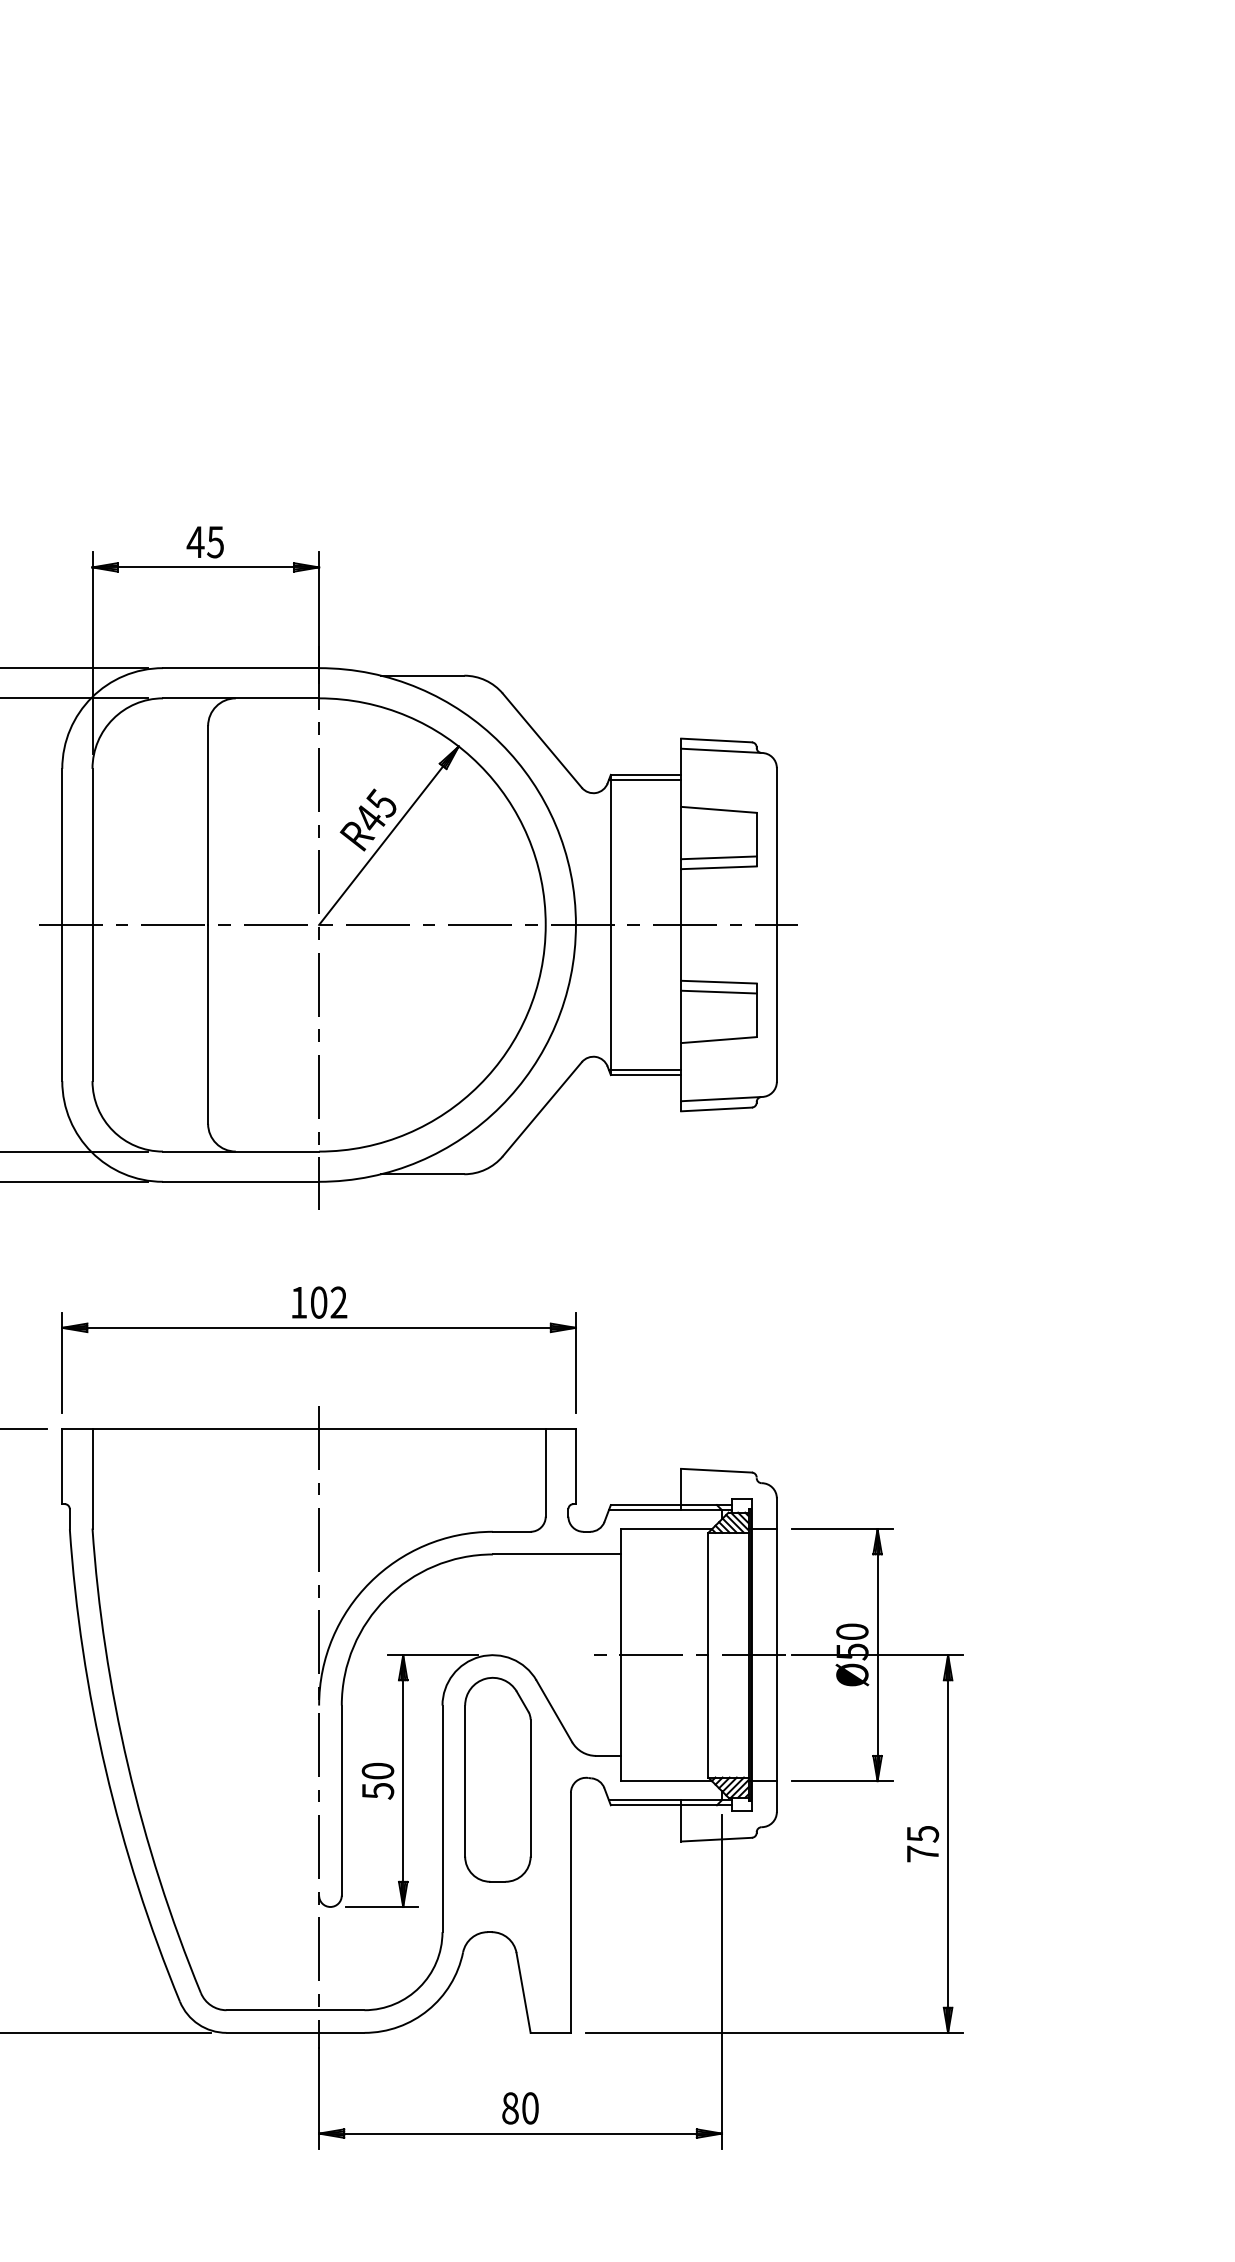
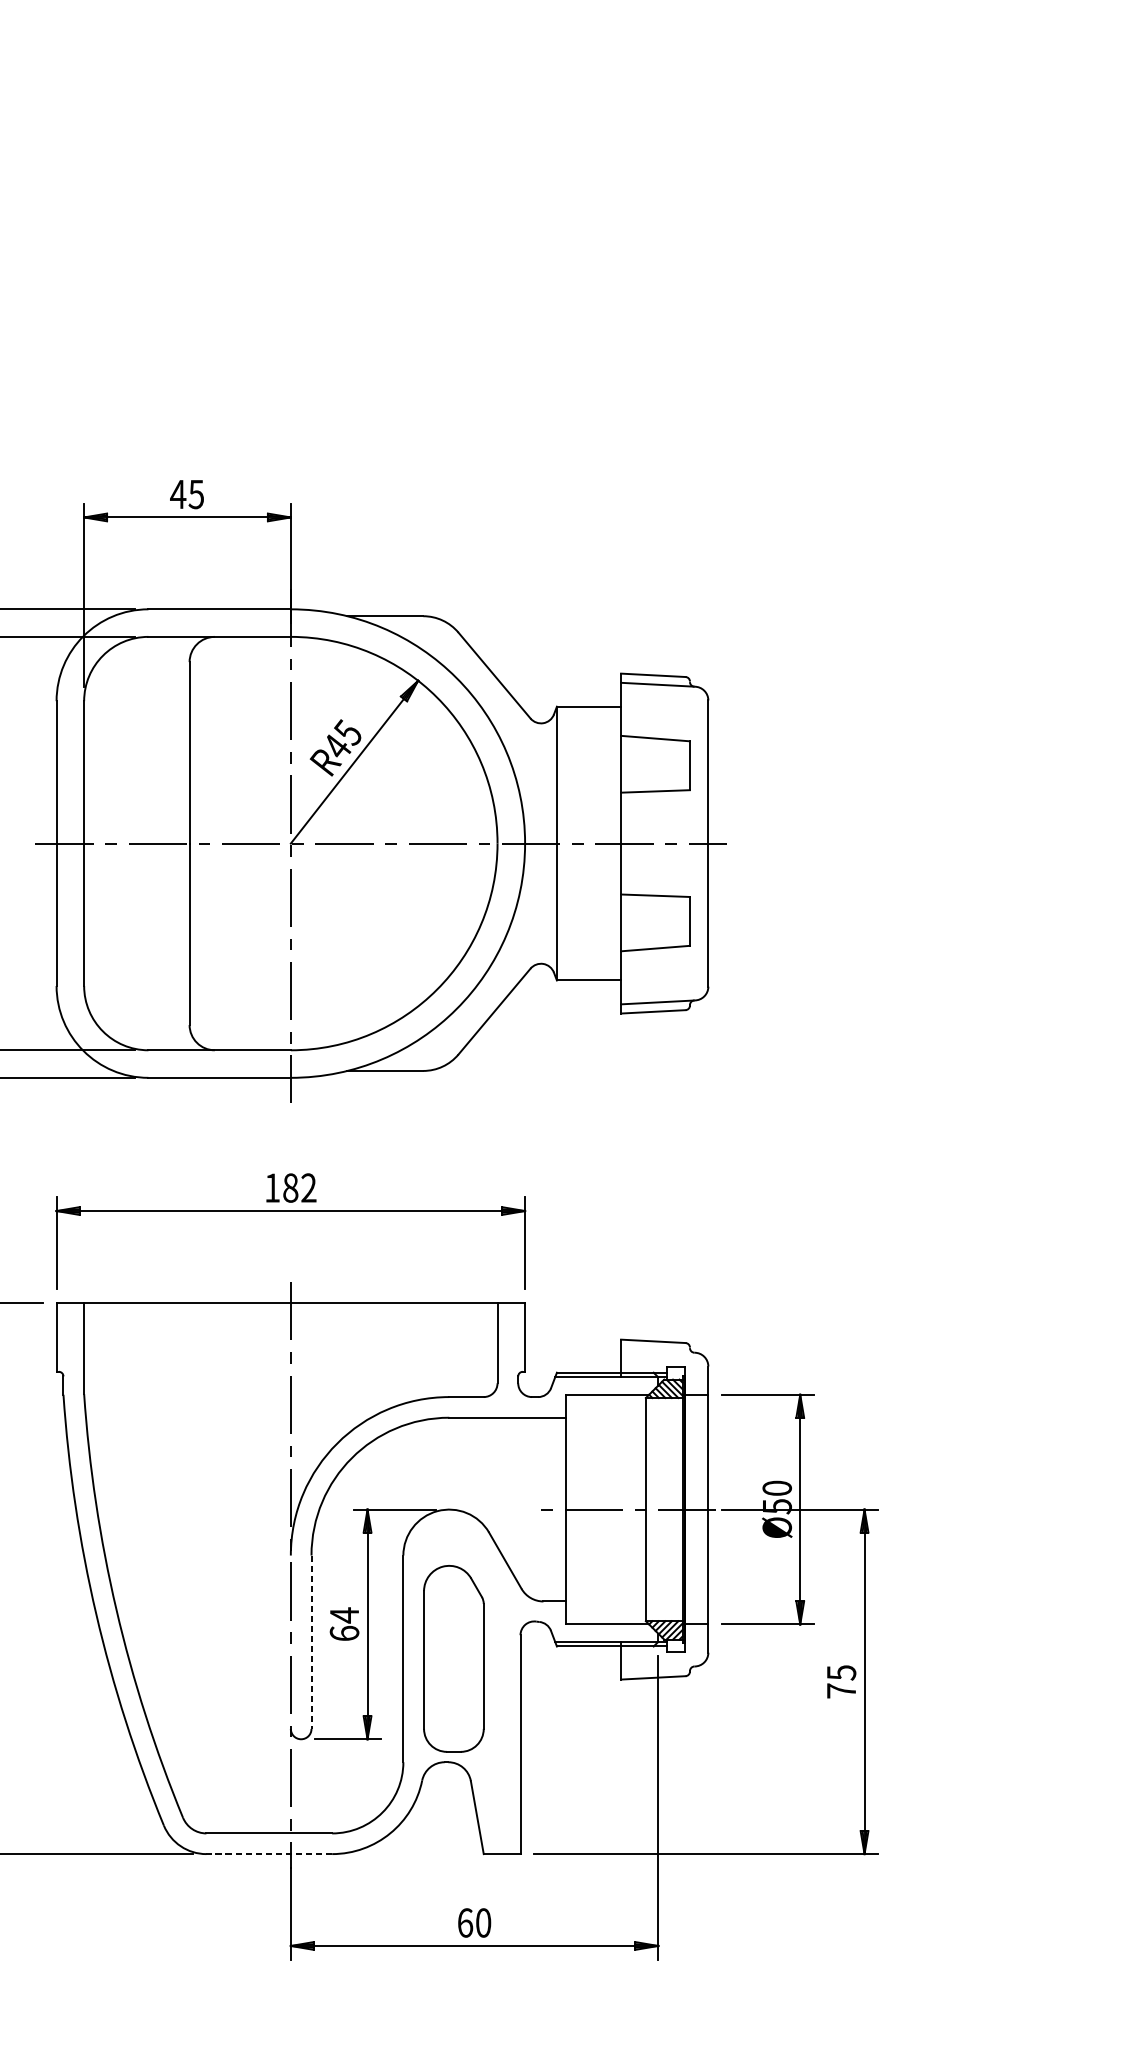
line: (645, 779) -> (588, 710), removed
line: (718, 857) -> (655, 782), removed
line: (718, 991) -> (655, 904), removed
line: (645, 1070) -> (588, 976), removed
text: (318, 1302) -> (290, 1187), 102 -> 182
part: (497, 1779) -> (453, 1658), moved
text: (377, 1780) -> (344, 1623), 50 -> 64
line: (341, 1801) -> (311, 1643), solid -> dashed
line: (295, 2032) -> (269, 1853), solid -> dashed
text: (510, 2108) -> (465, 1923), 80 -> 60

